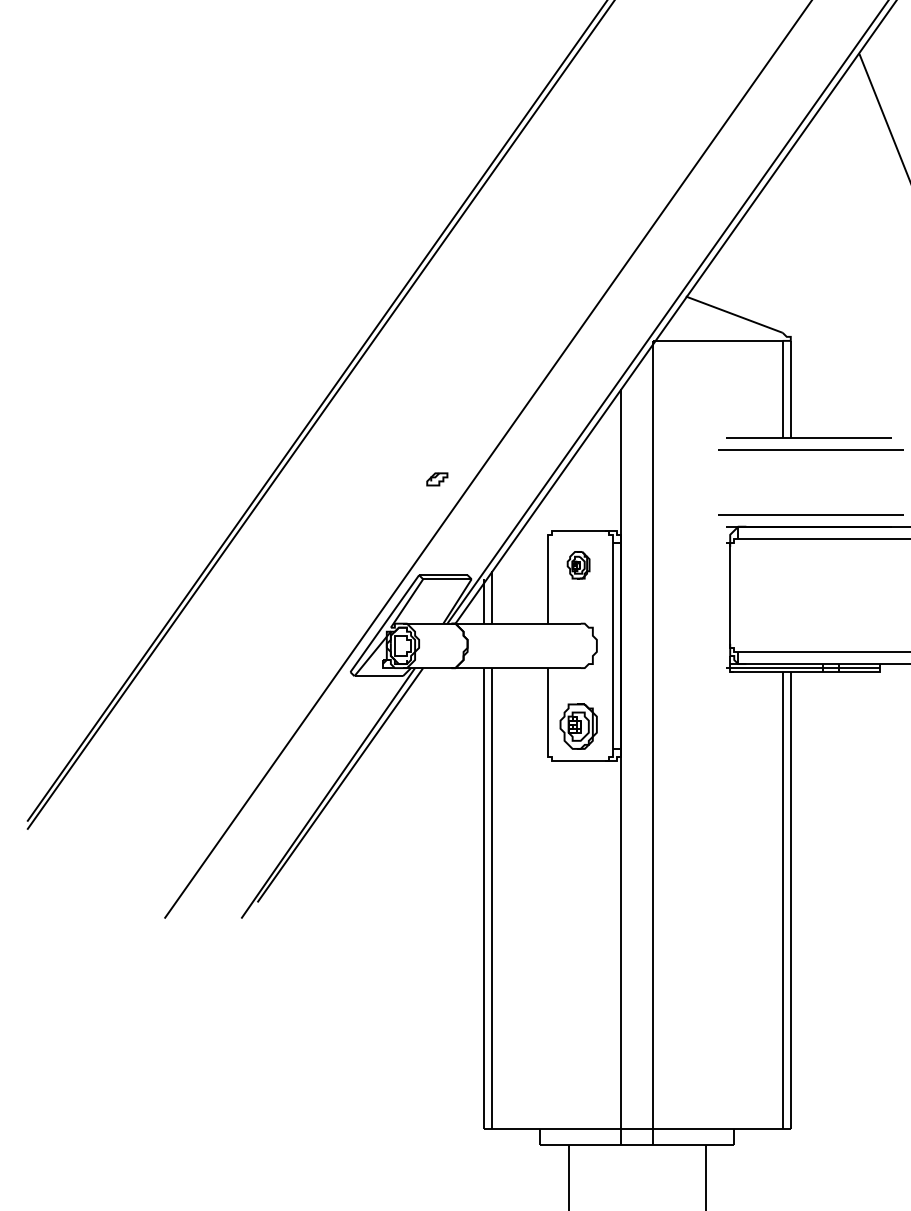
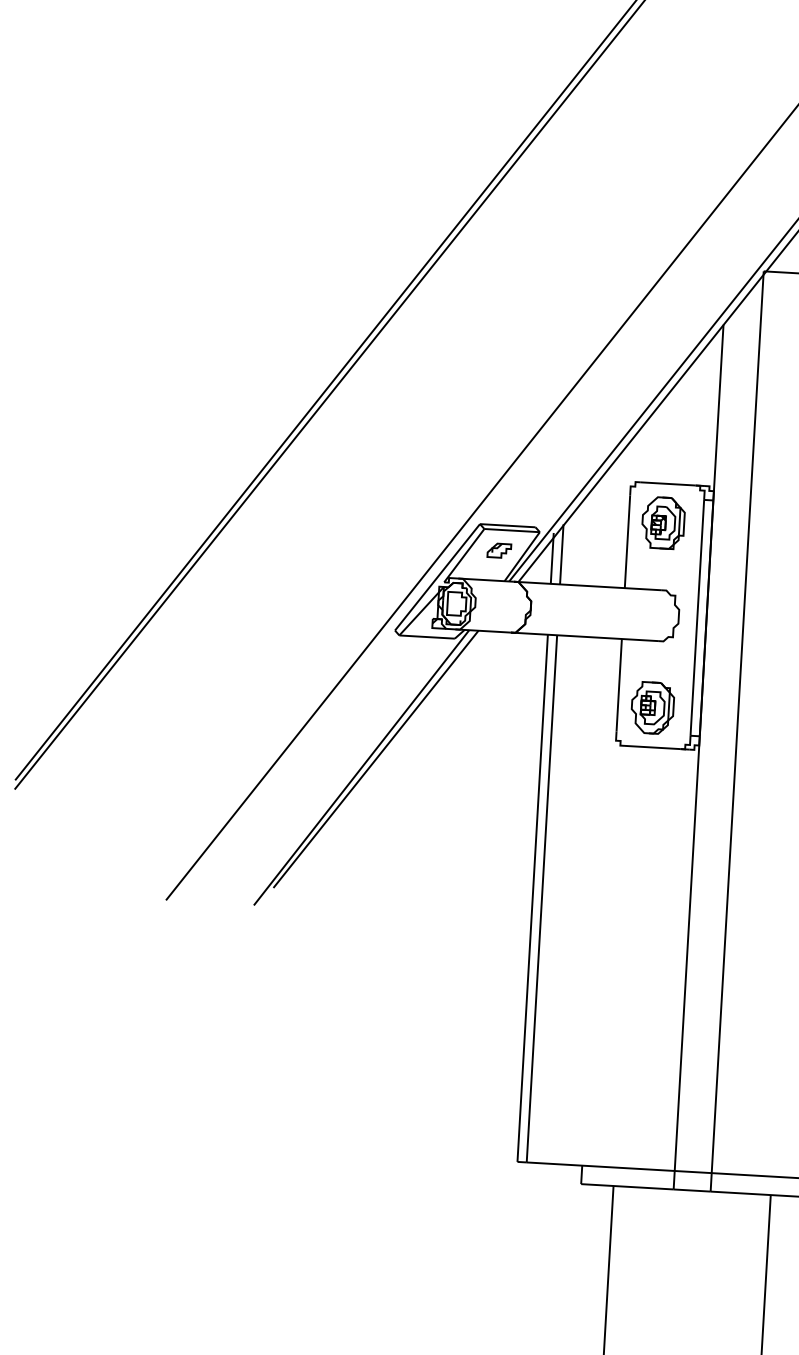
part: (437, 479) -> (499, 550), moved
part: (578, 565) -> (663, 523), size x1.67

